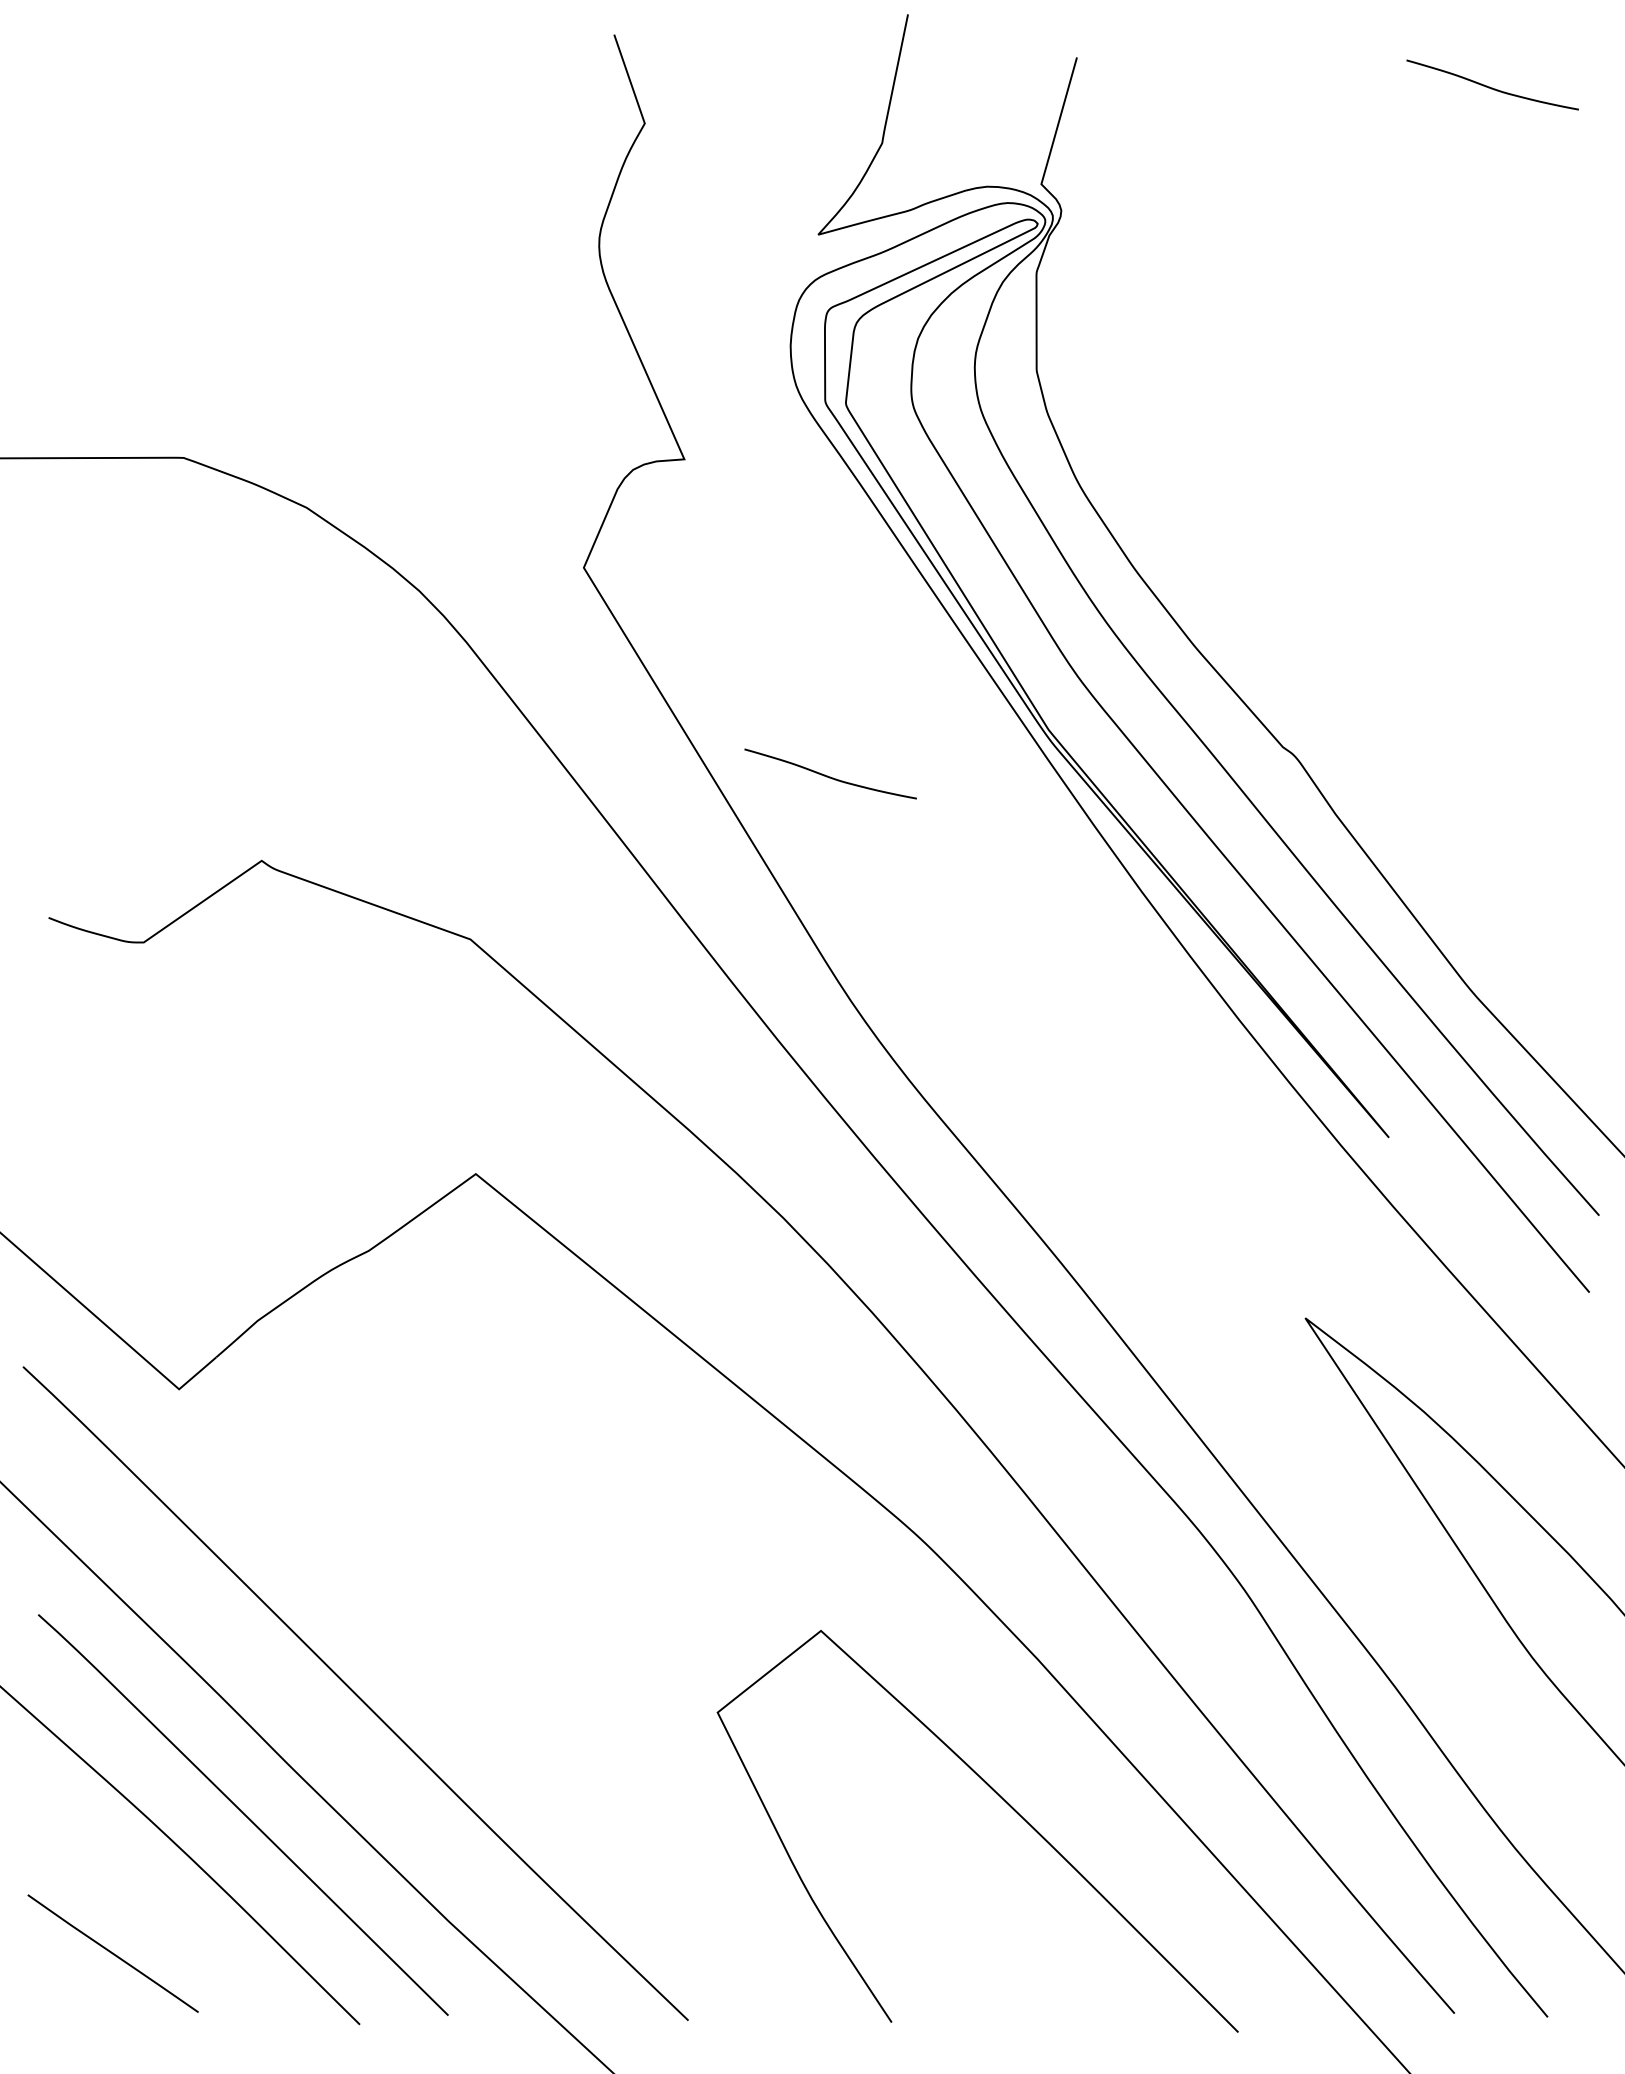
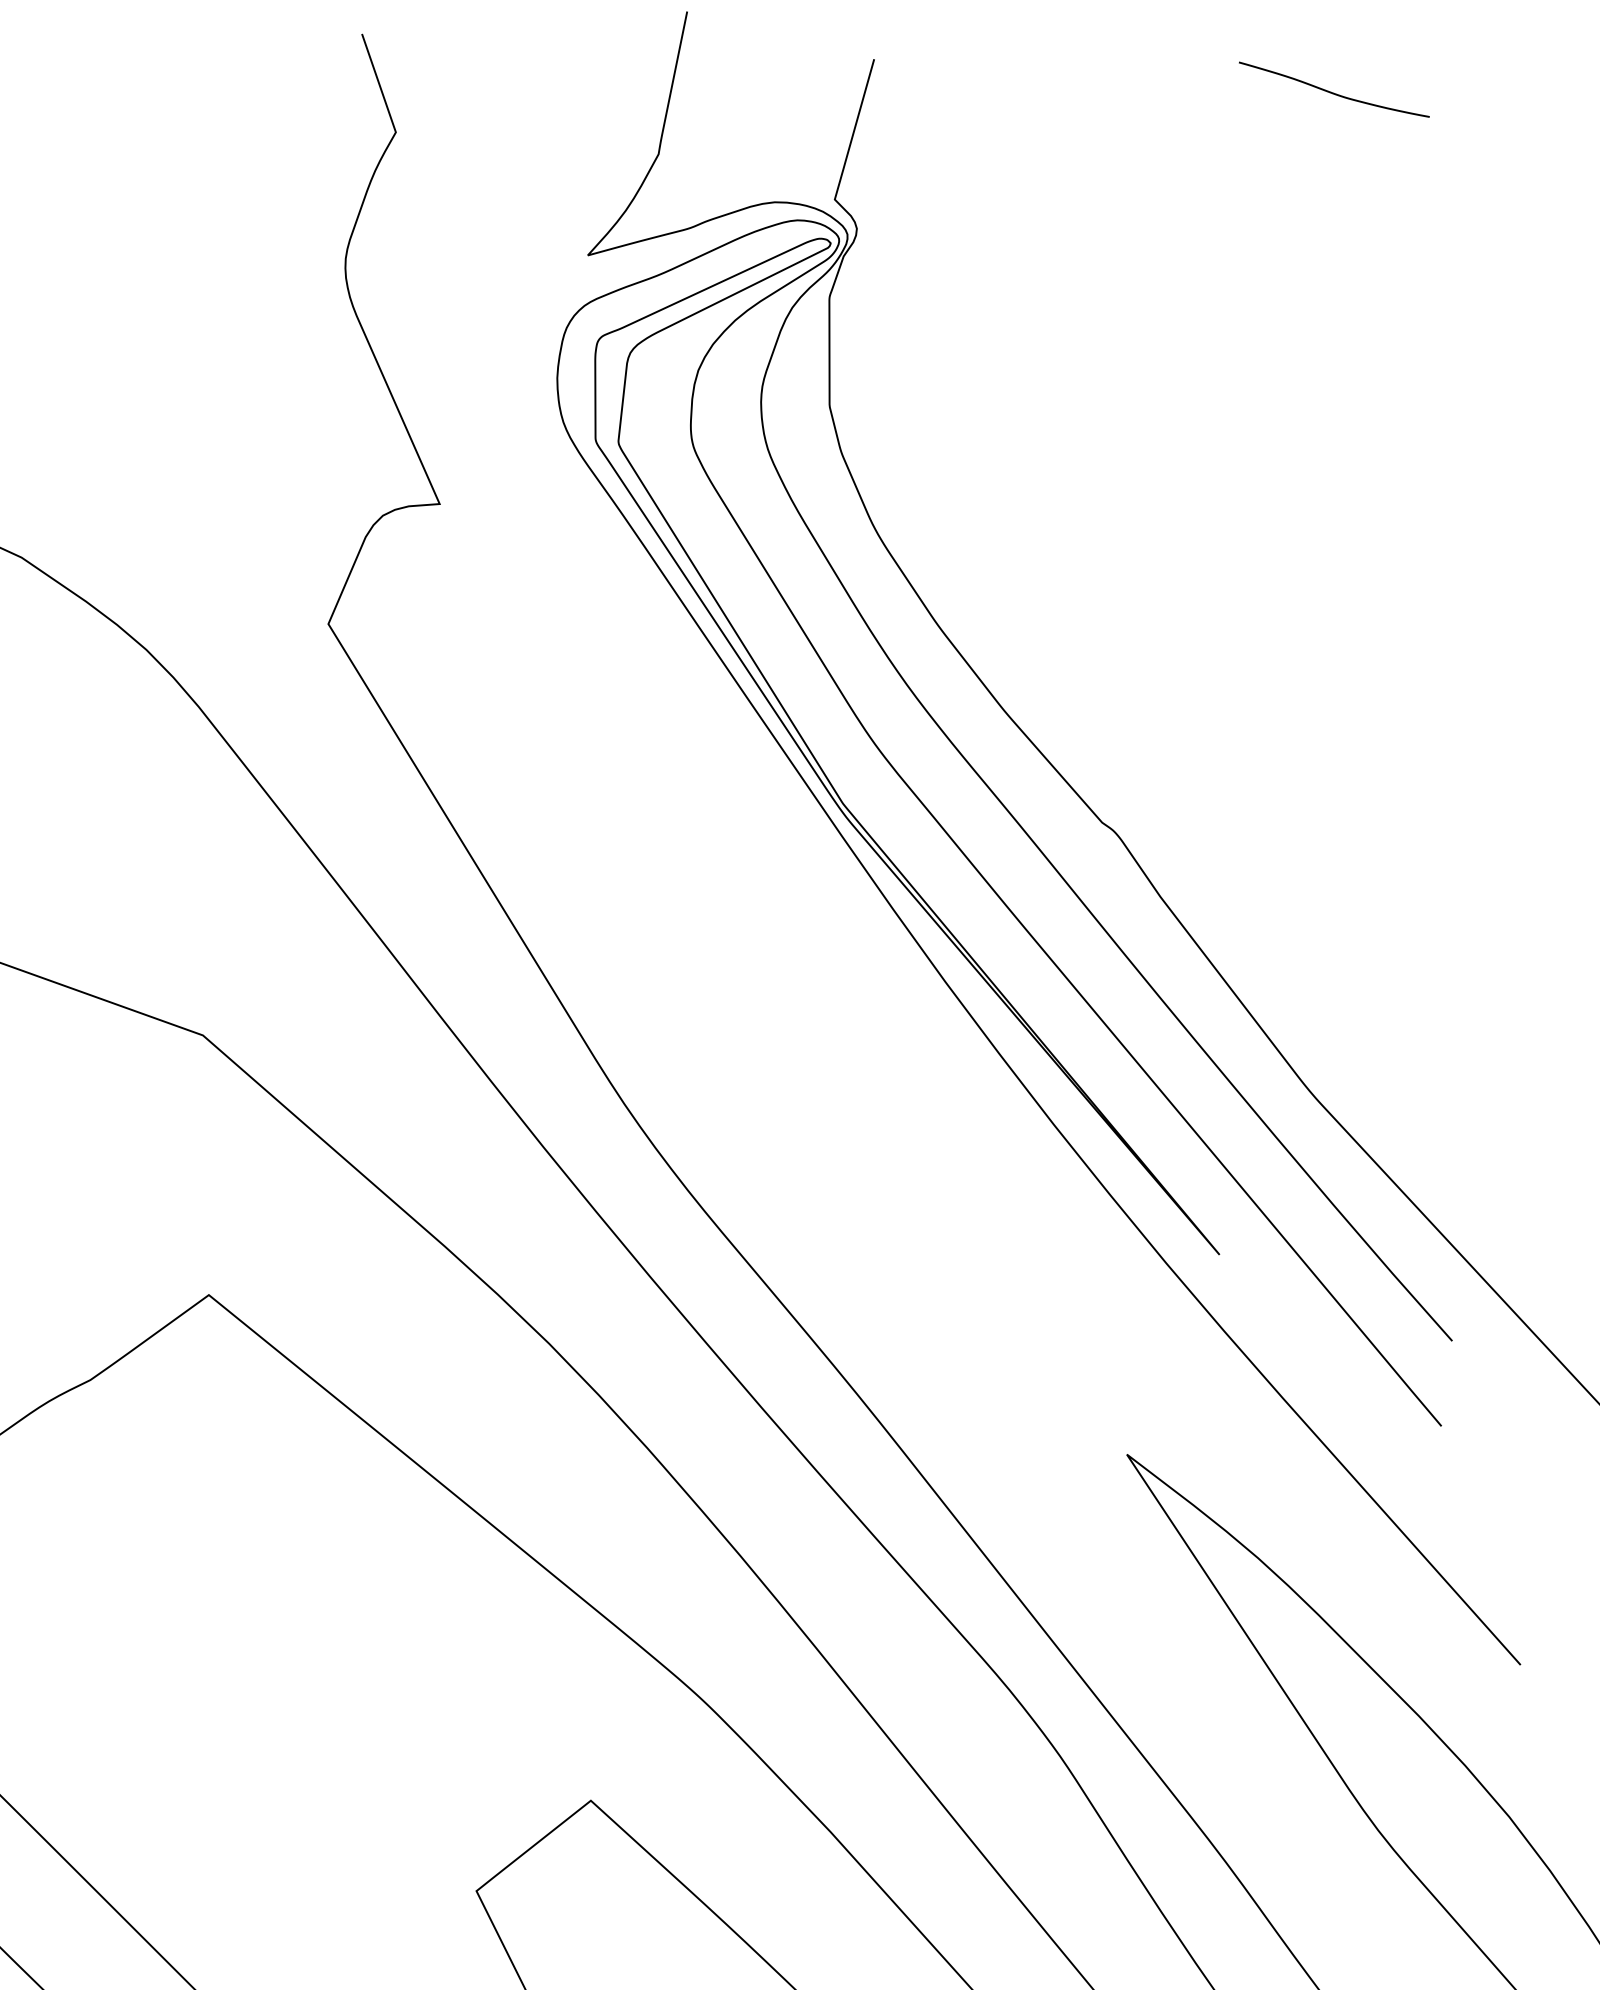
curve: (830, 776) -> (601, 855), removed

